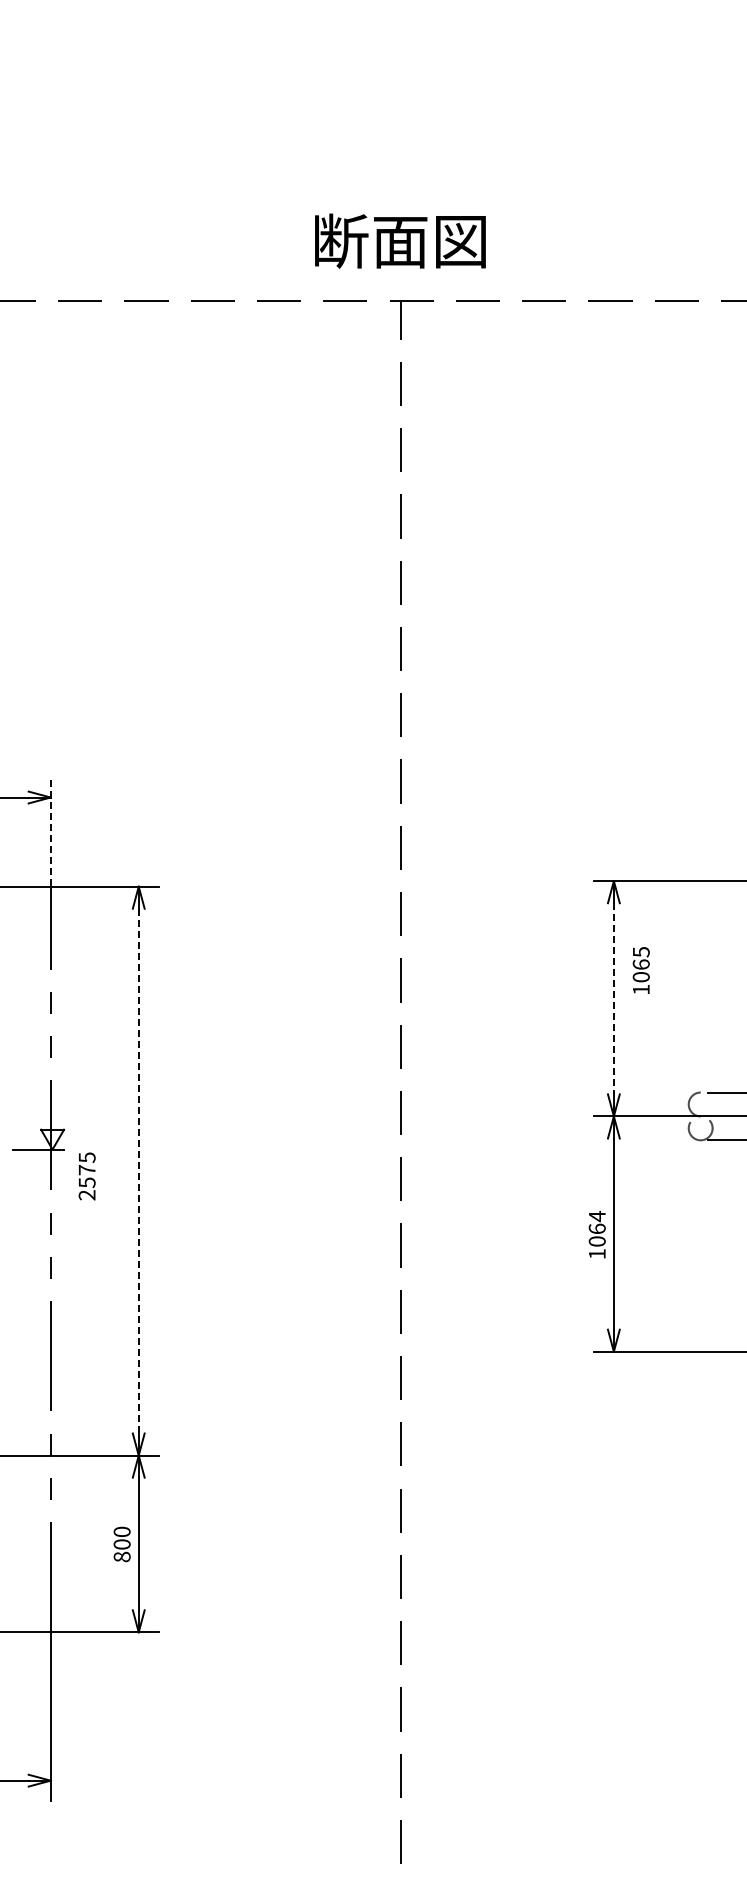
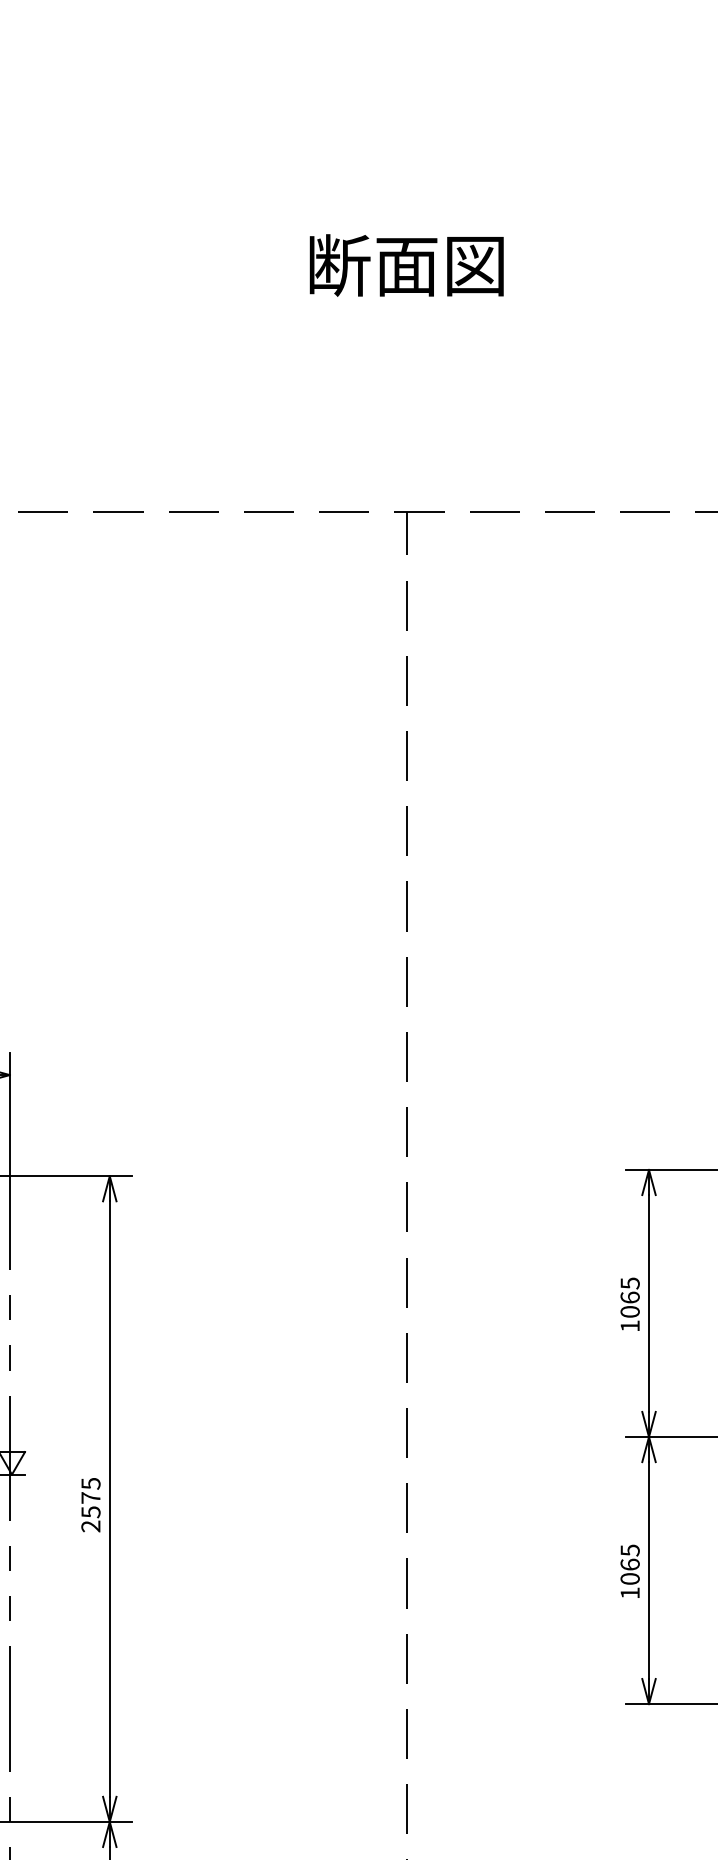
text: (400, 240) -> (406, 264), moved
line: (50, 831) -> (9, 1113), dashed -> solid
text: (640, 970) -> (629, 1304), moved
line: (613, 998) -> (648, 1303), dashed -> solid
line: (138, 1171) -> (109, 1499), dashed -> solid
text: (86, 1176) -> (90, 1505), moved
text: (597, 1216) -> (630, 1550), 1064 -> 1065

